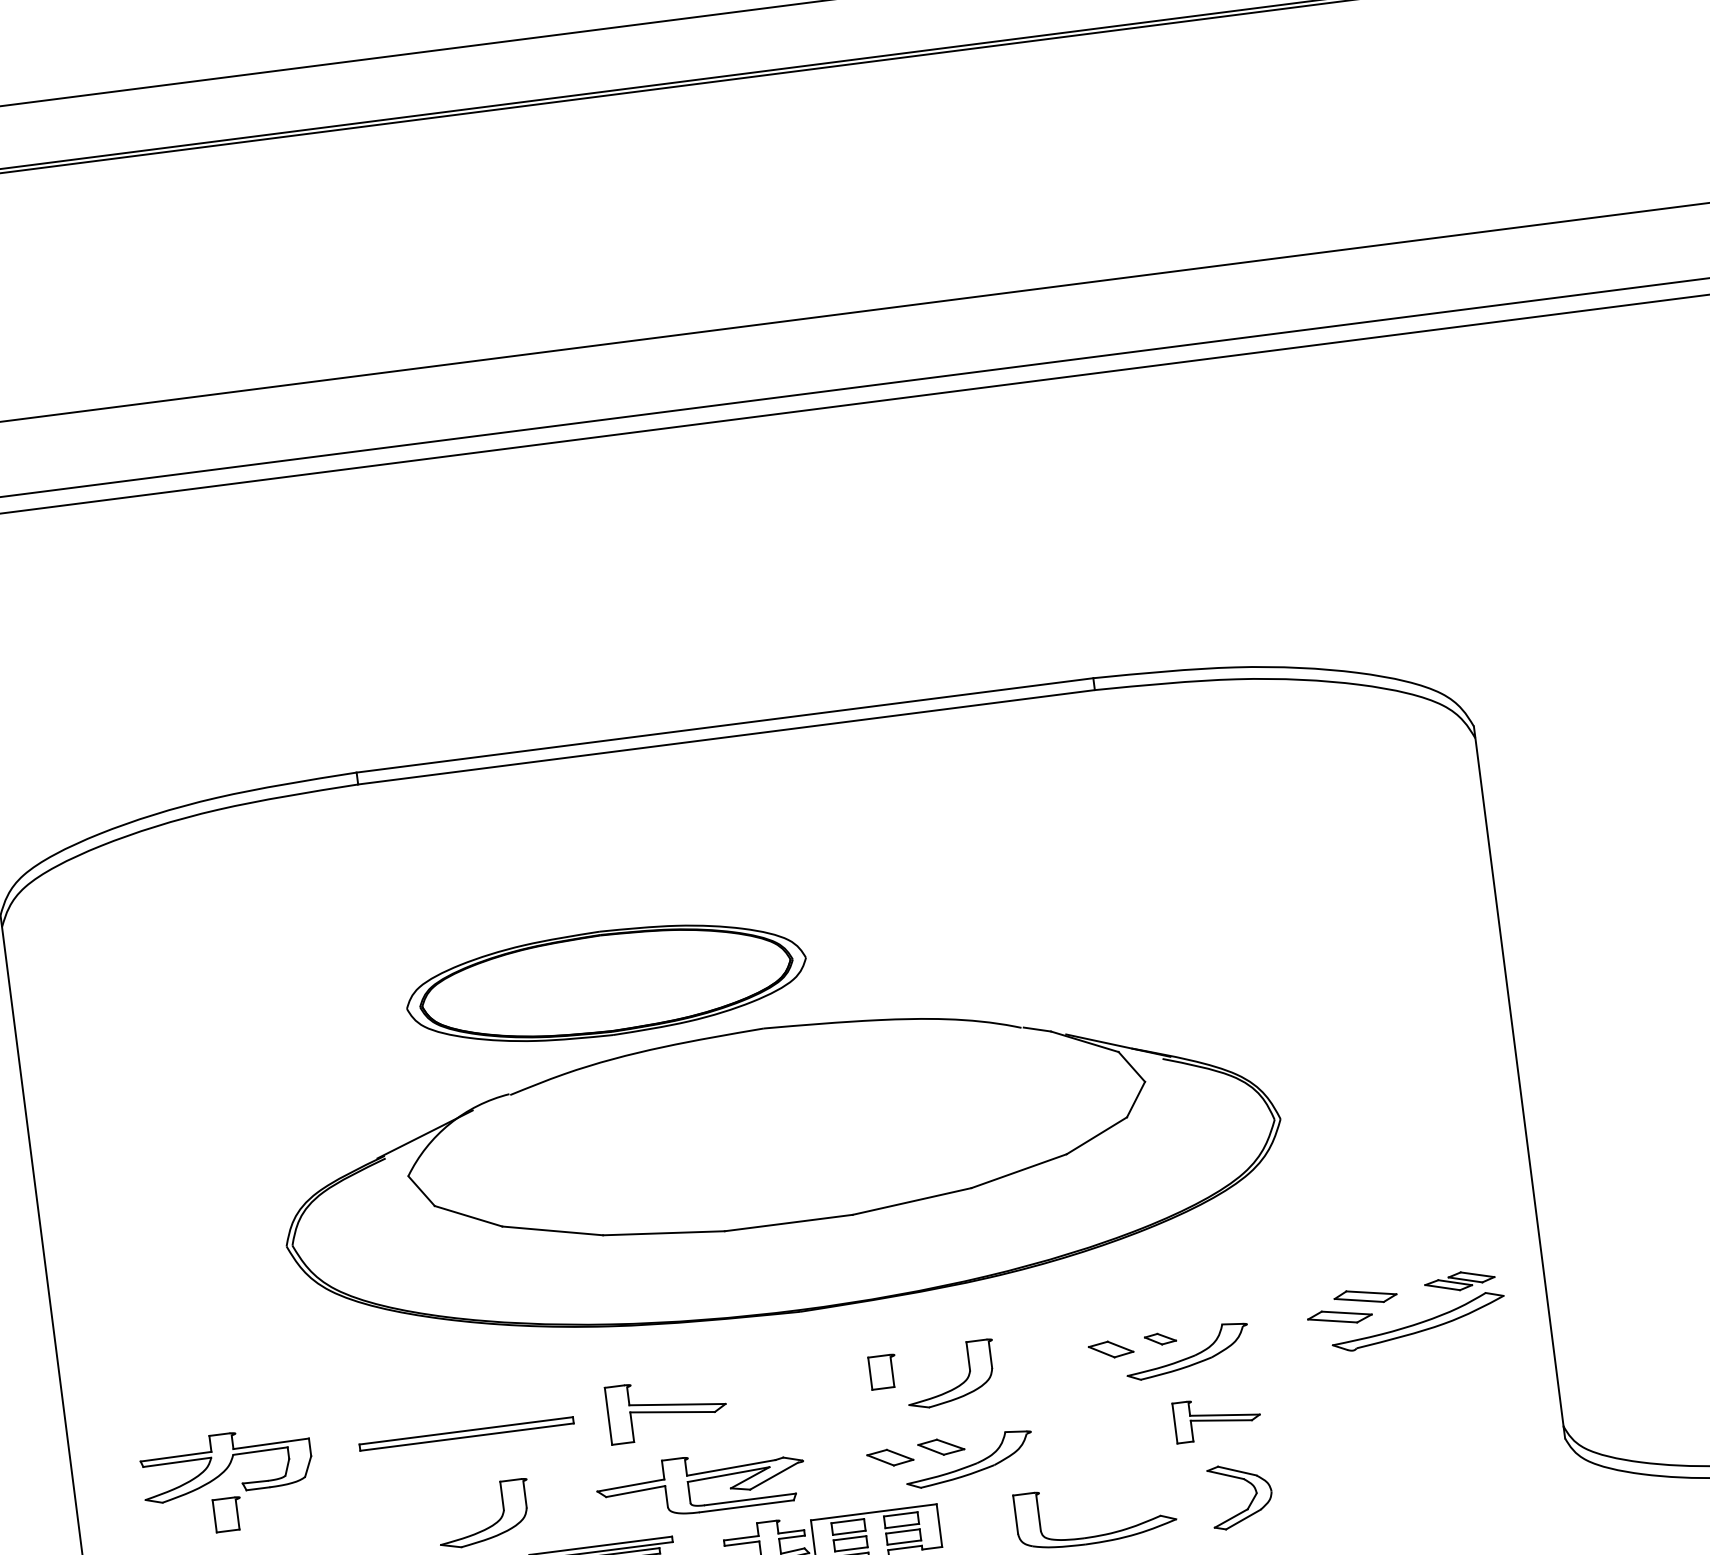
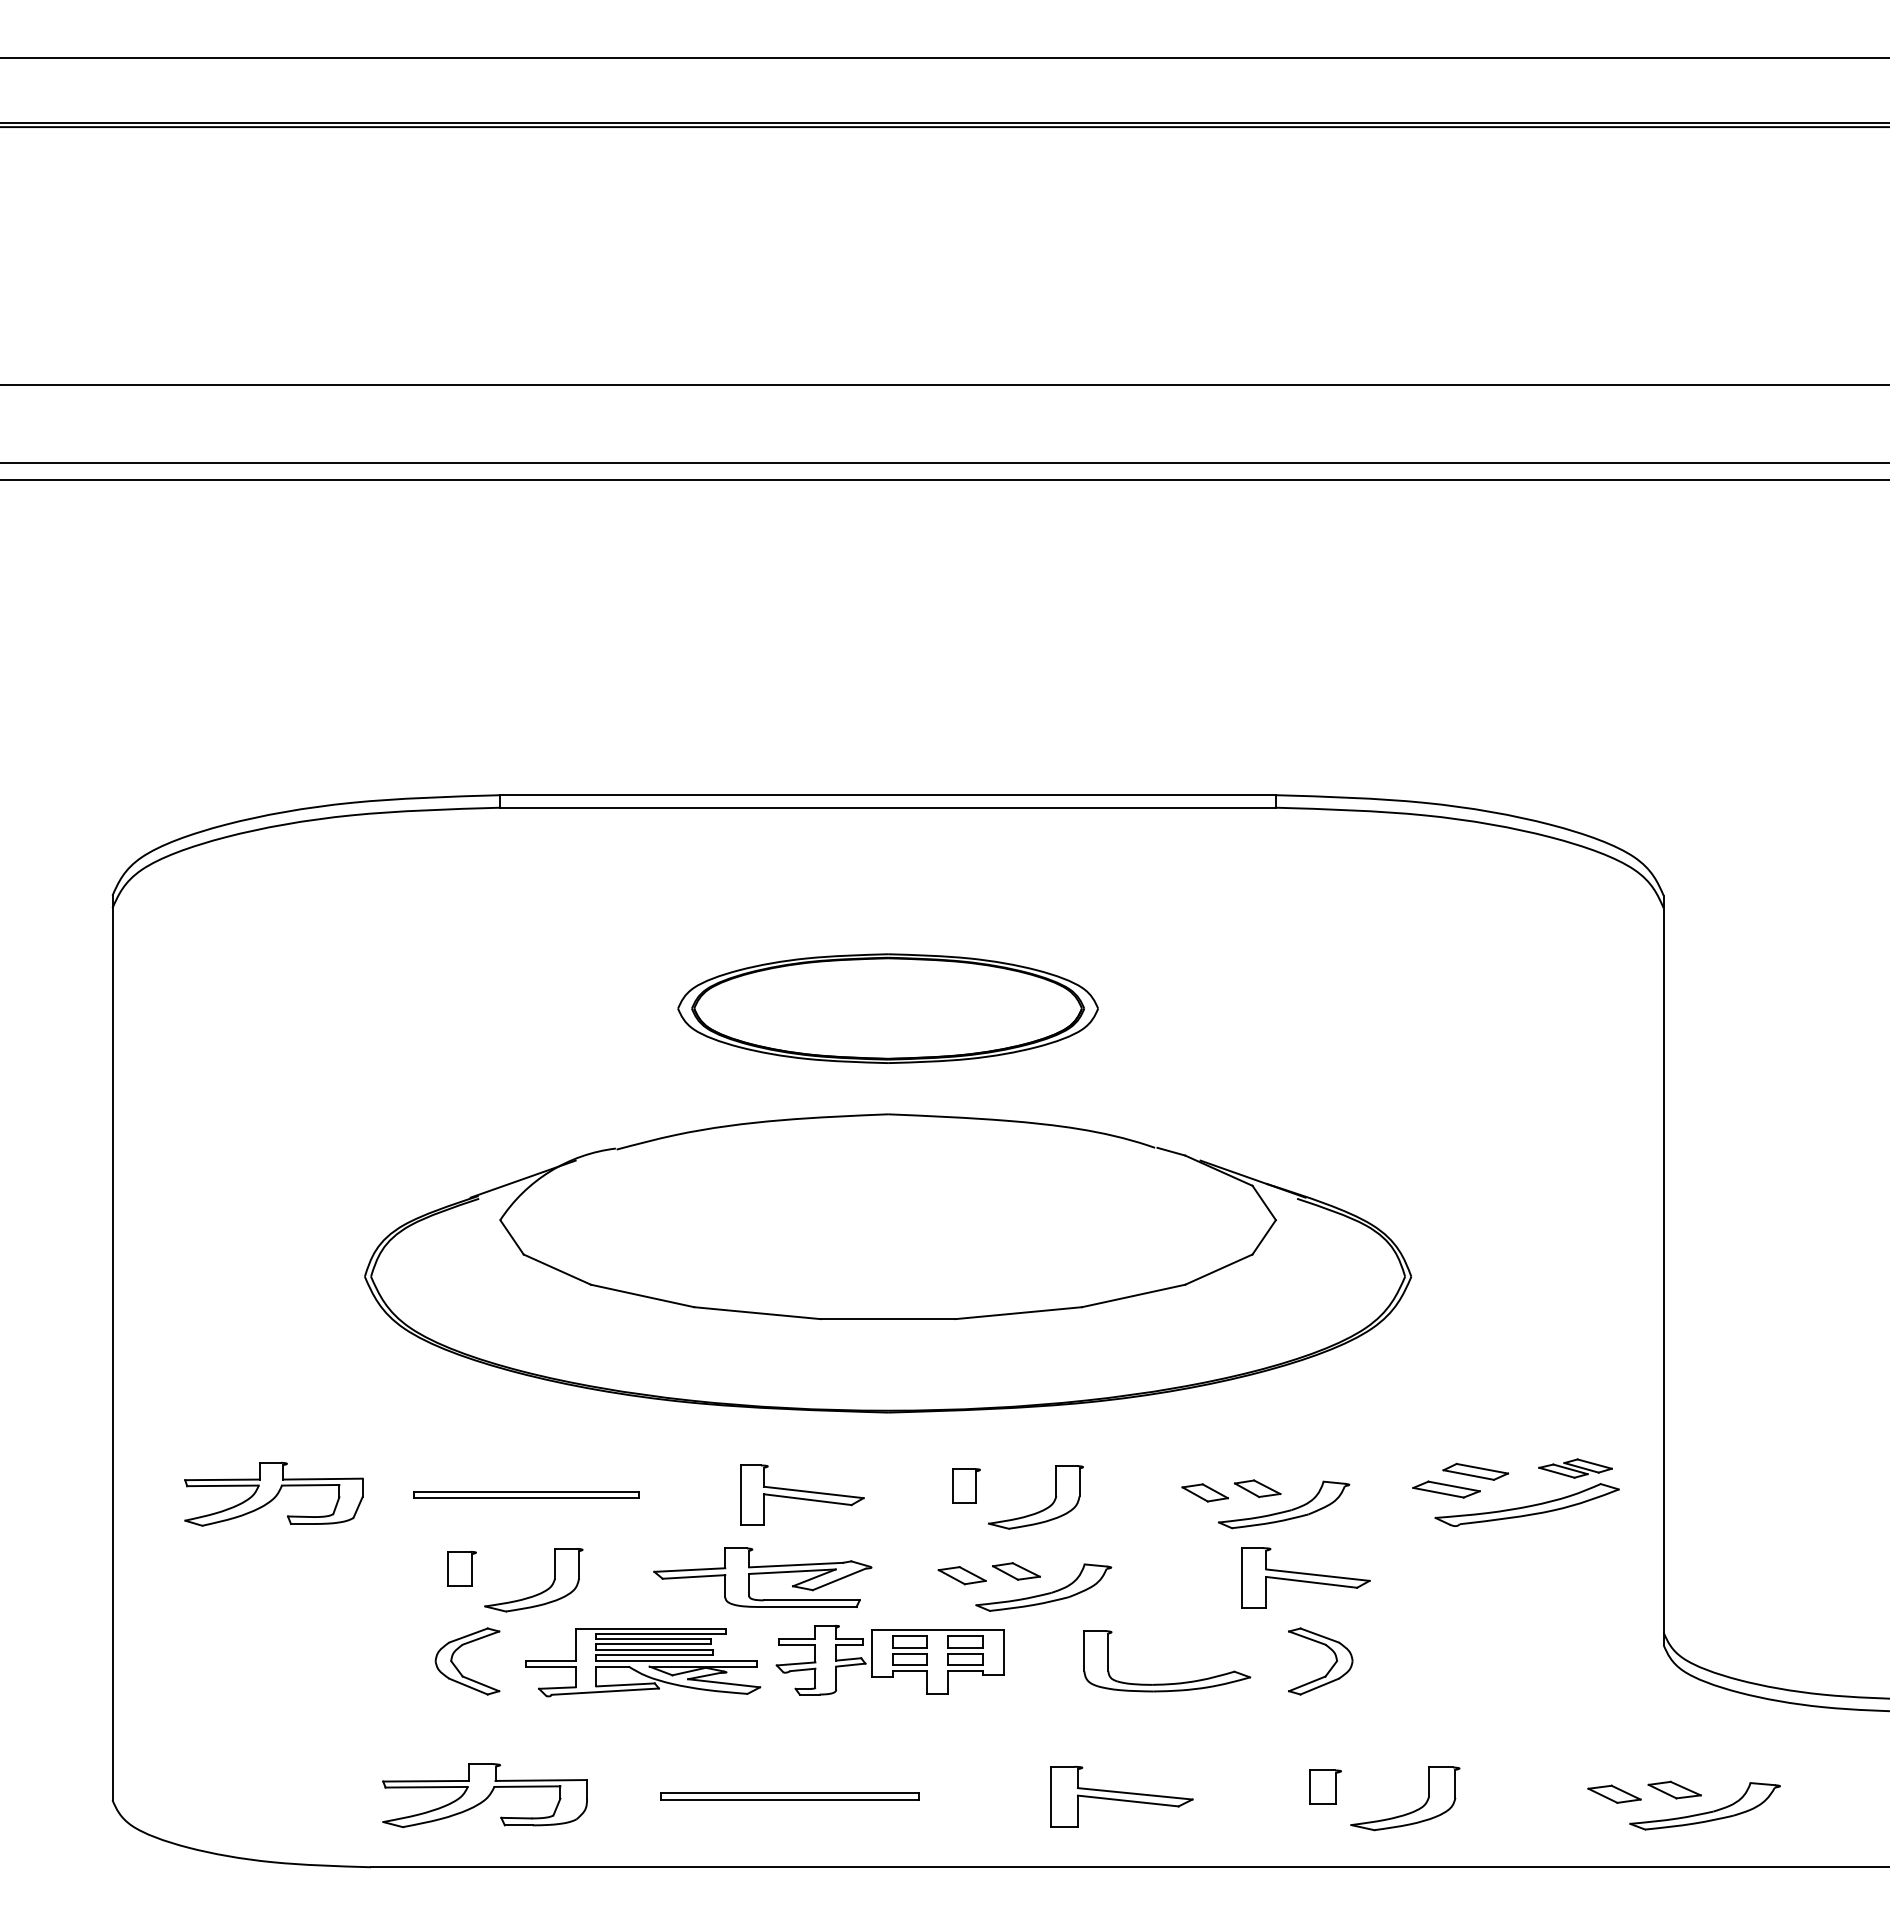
part: (605, 983) -> (887, 1008), moved
part: (1160, 1338) -> (1257, 1488), size x1.43
part: (667, 1407) -> (802, 1494), moved
part: (1216, 1417) -> (1305, 1577), size x1.43
part: (227, 1514) -> (461, 1568), moved

